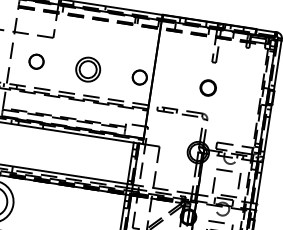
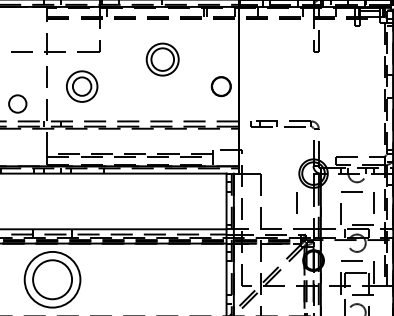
circle: (36, 61) -> (81, 86), size x1.6
part: (88, 69) -> (162, 59), moved
circle: (208, 87) -> (313, 86), removed
line: (182, 172) -> (296, 202), added

